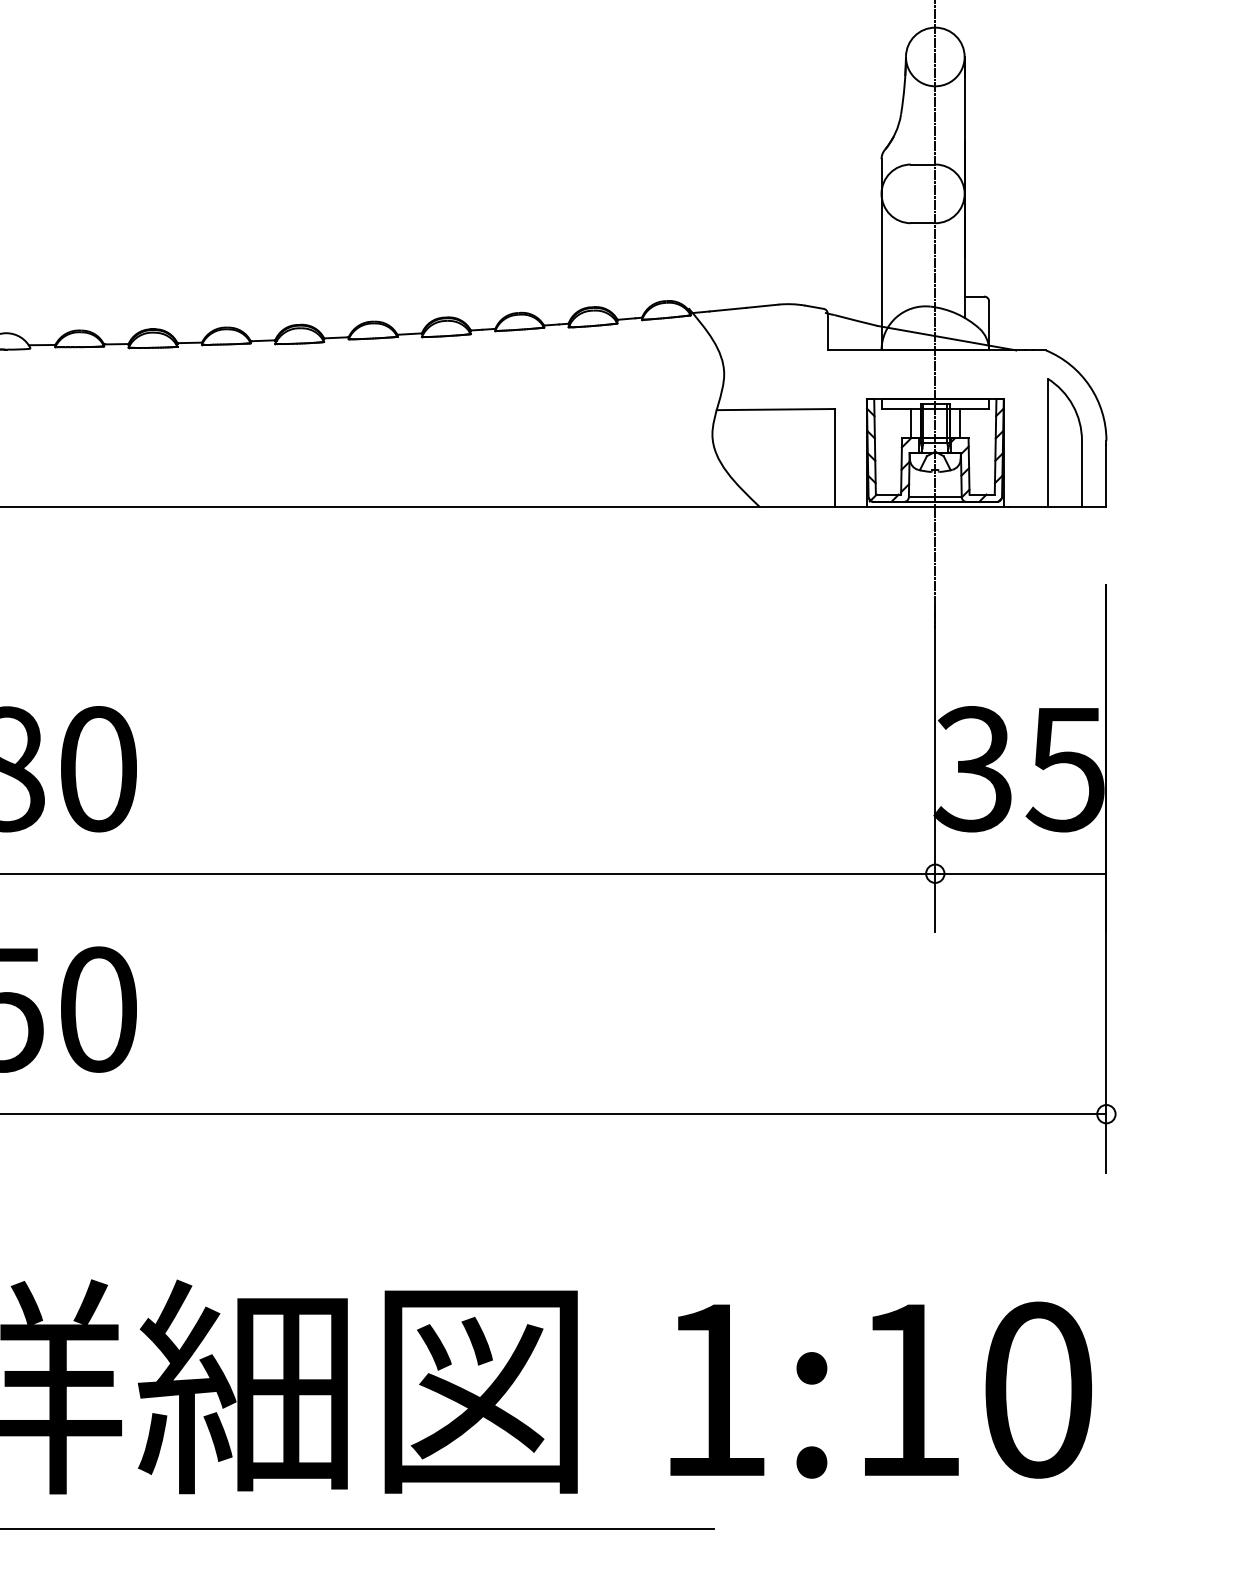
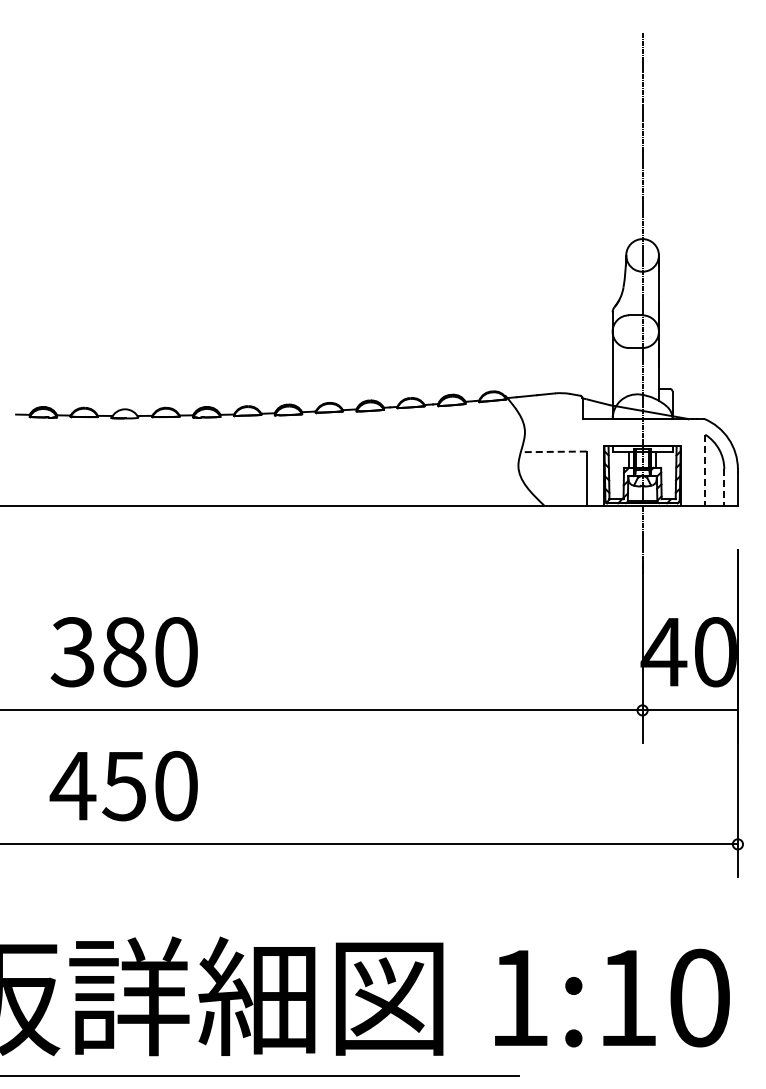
line: (775, 408) -> (553, 451), solid -> dashed
line: (1048, 443) -> (705, 470), solid -> dashed
line: (1082, 475) -> (724, 488), solid -> dashed
text: (1017, 769) -> (688, 652), 35 -> 40

